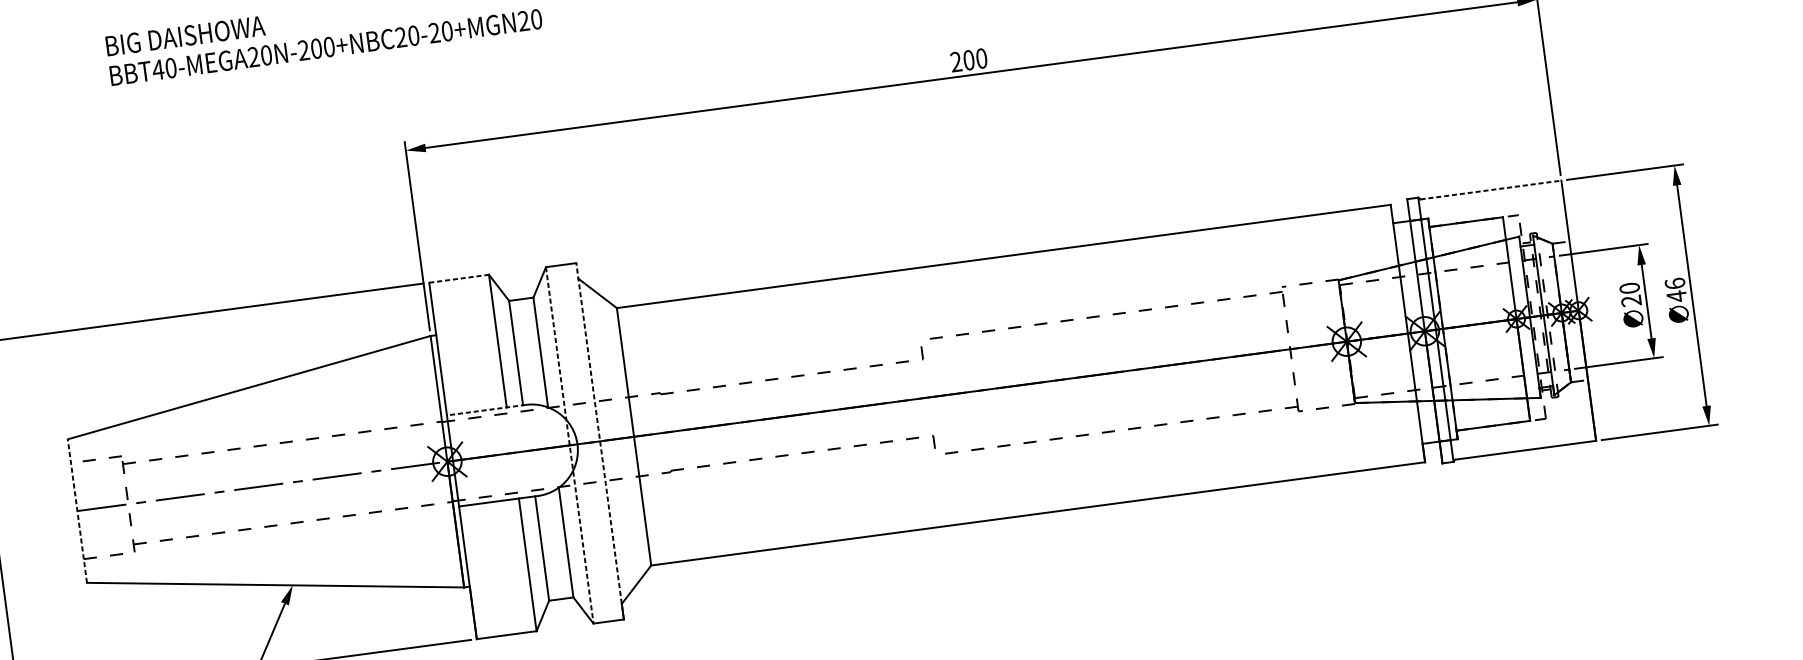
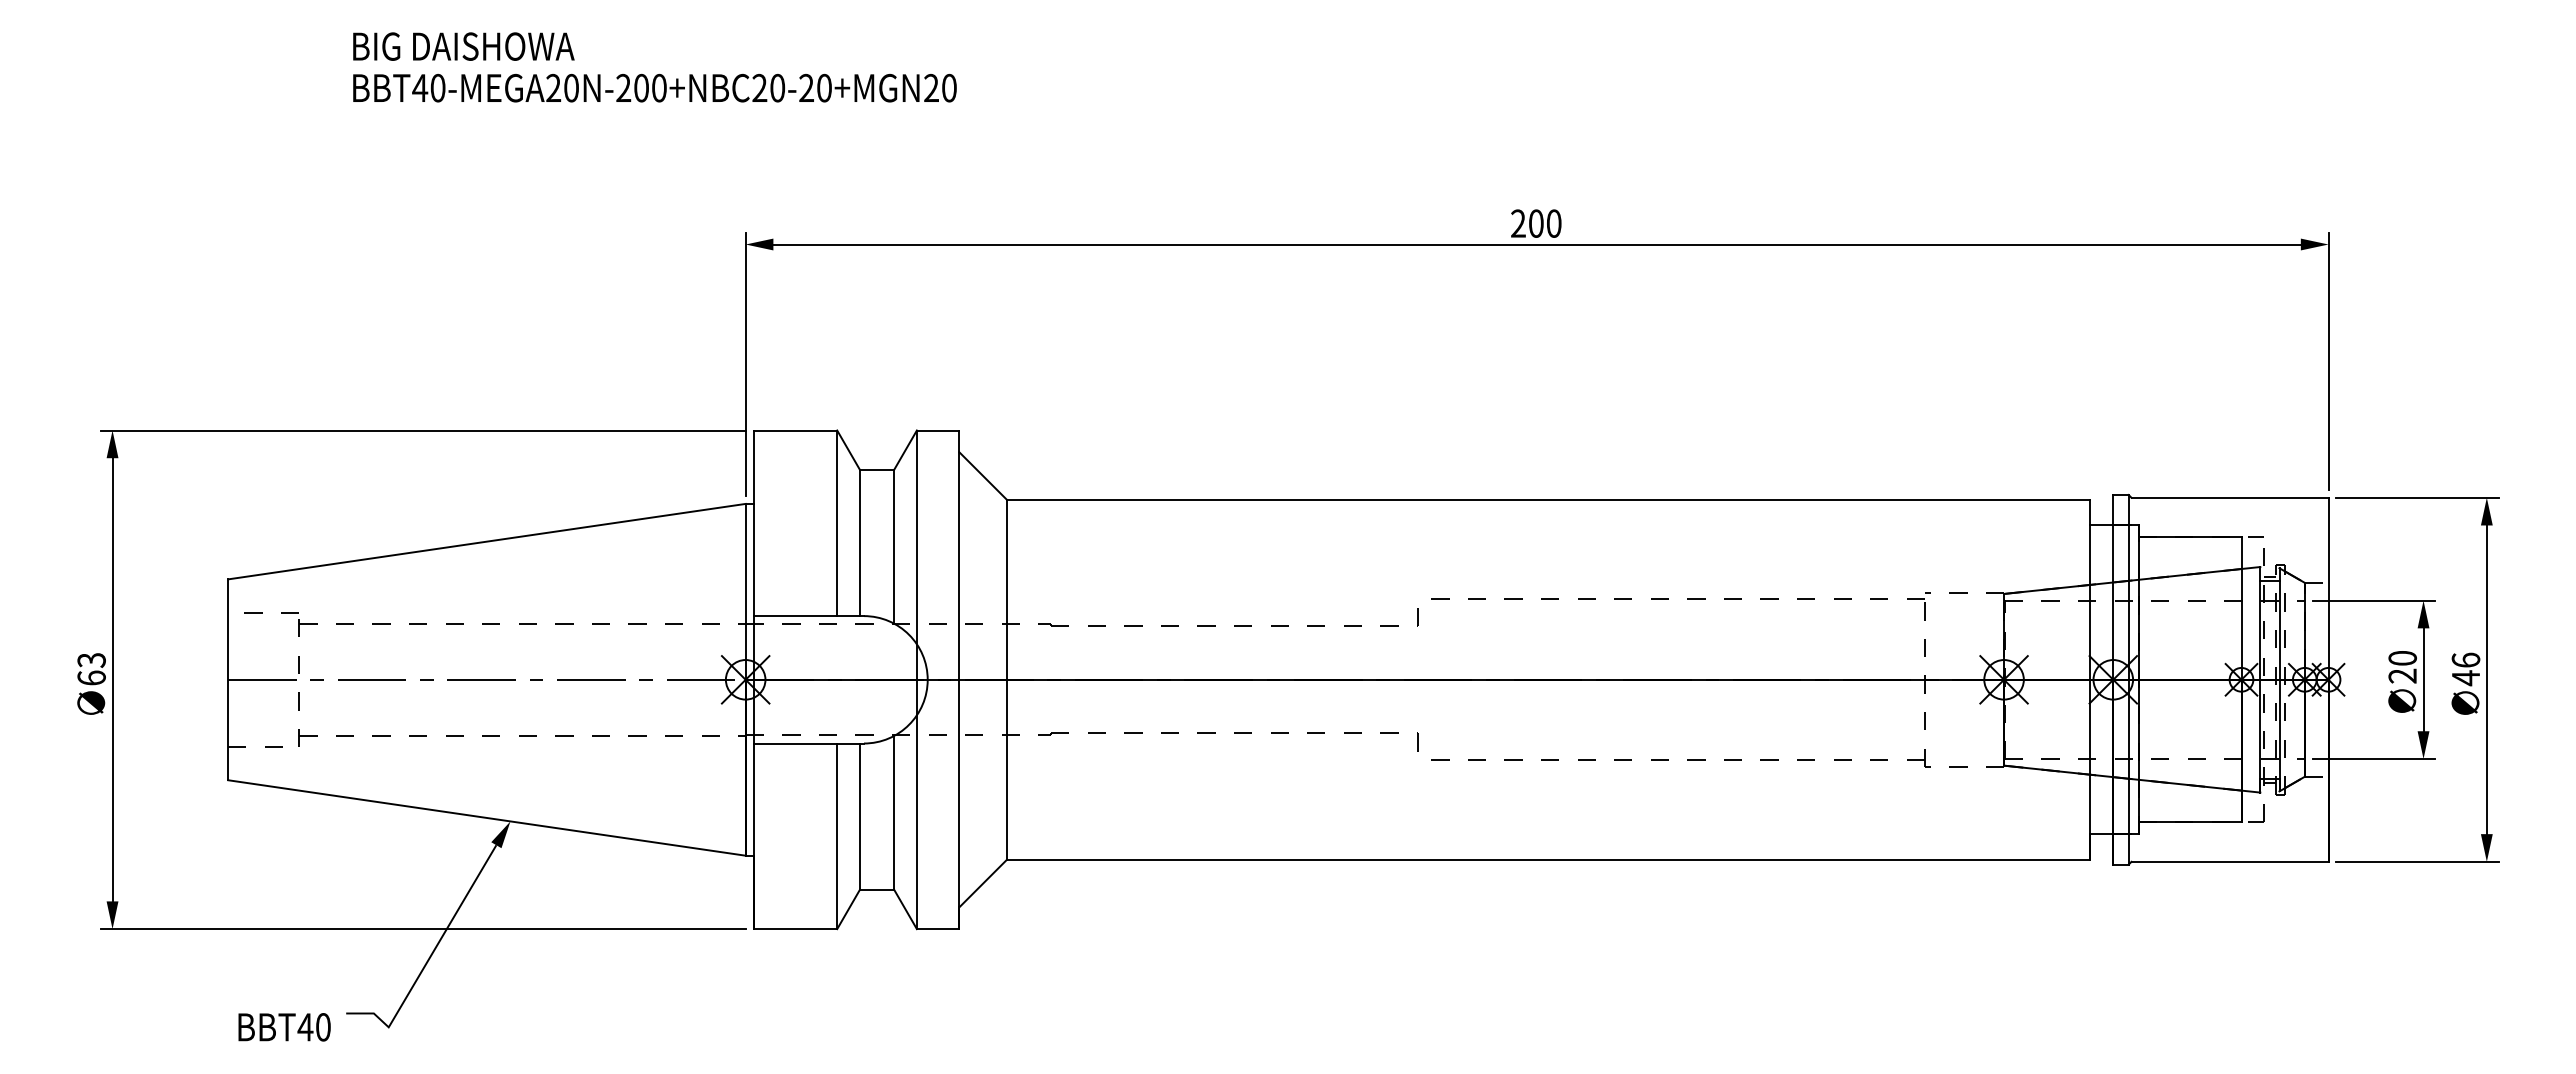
line: (1491, 189) -> (2230, 497), dashed -> solid
line: (459, 278) -> (795, 430), dashed -> solid
line: (486, 410) -> (808, 616), dashed -> solid
line: (600, 441) -> (959, 679), dashed -> solid
line: (569, 445) -> (916, 680), dashed -> solid
line: (77, 510) -> (228, 679), dashed -> solid

